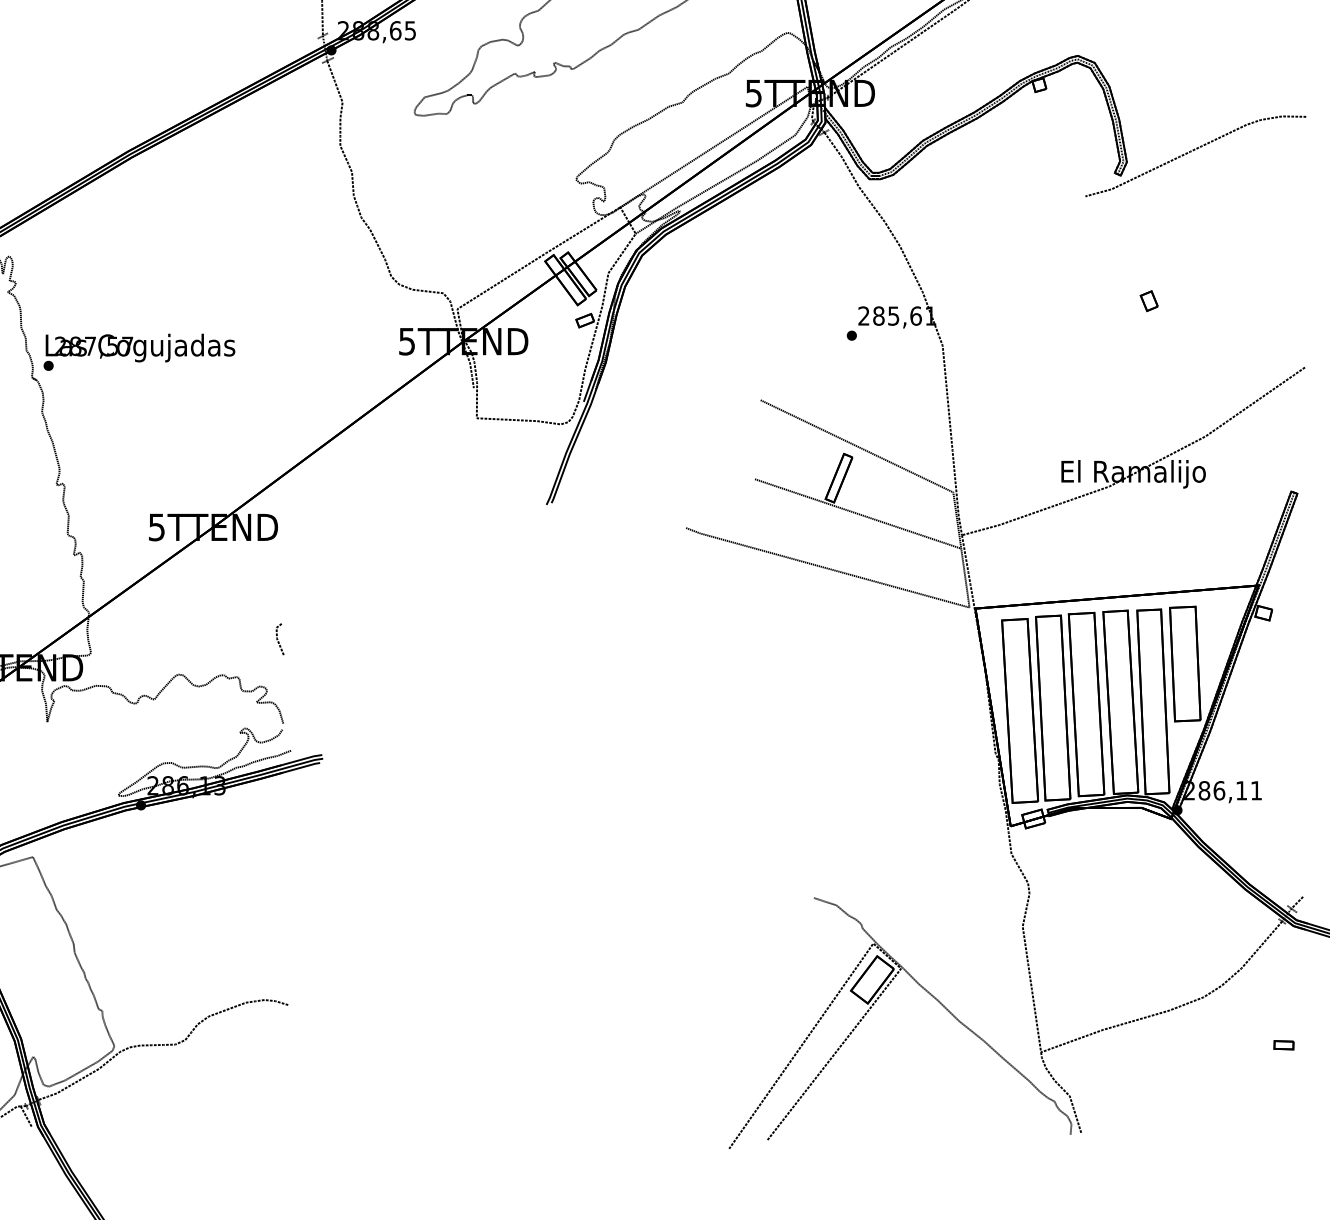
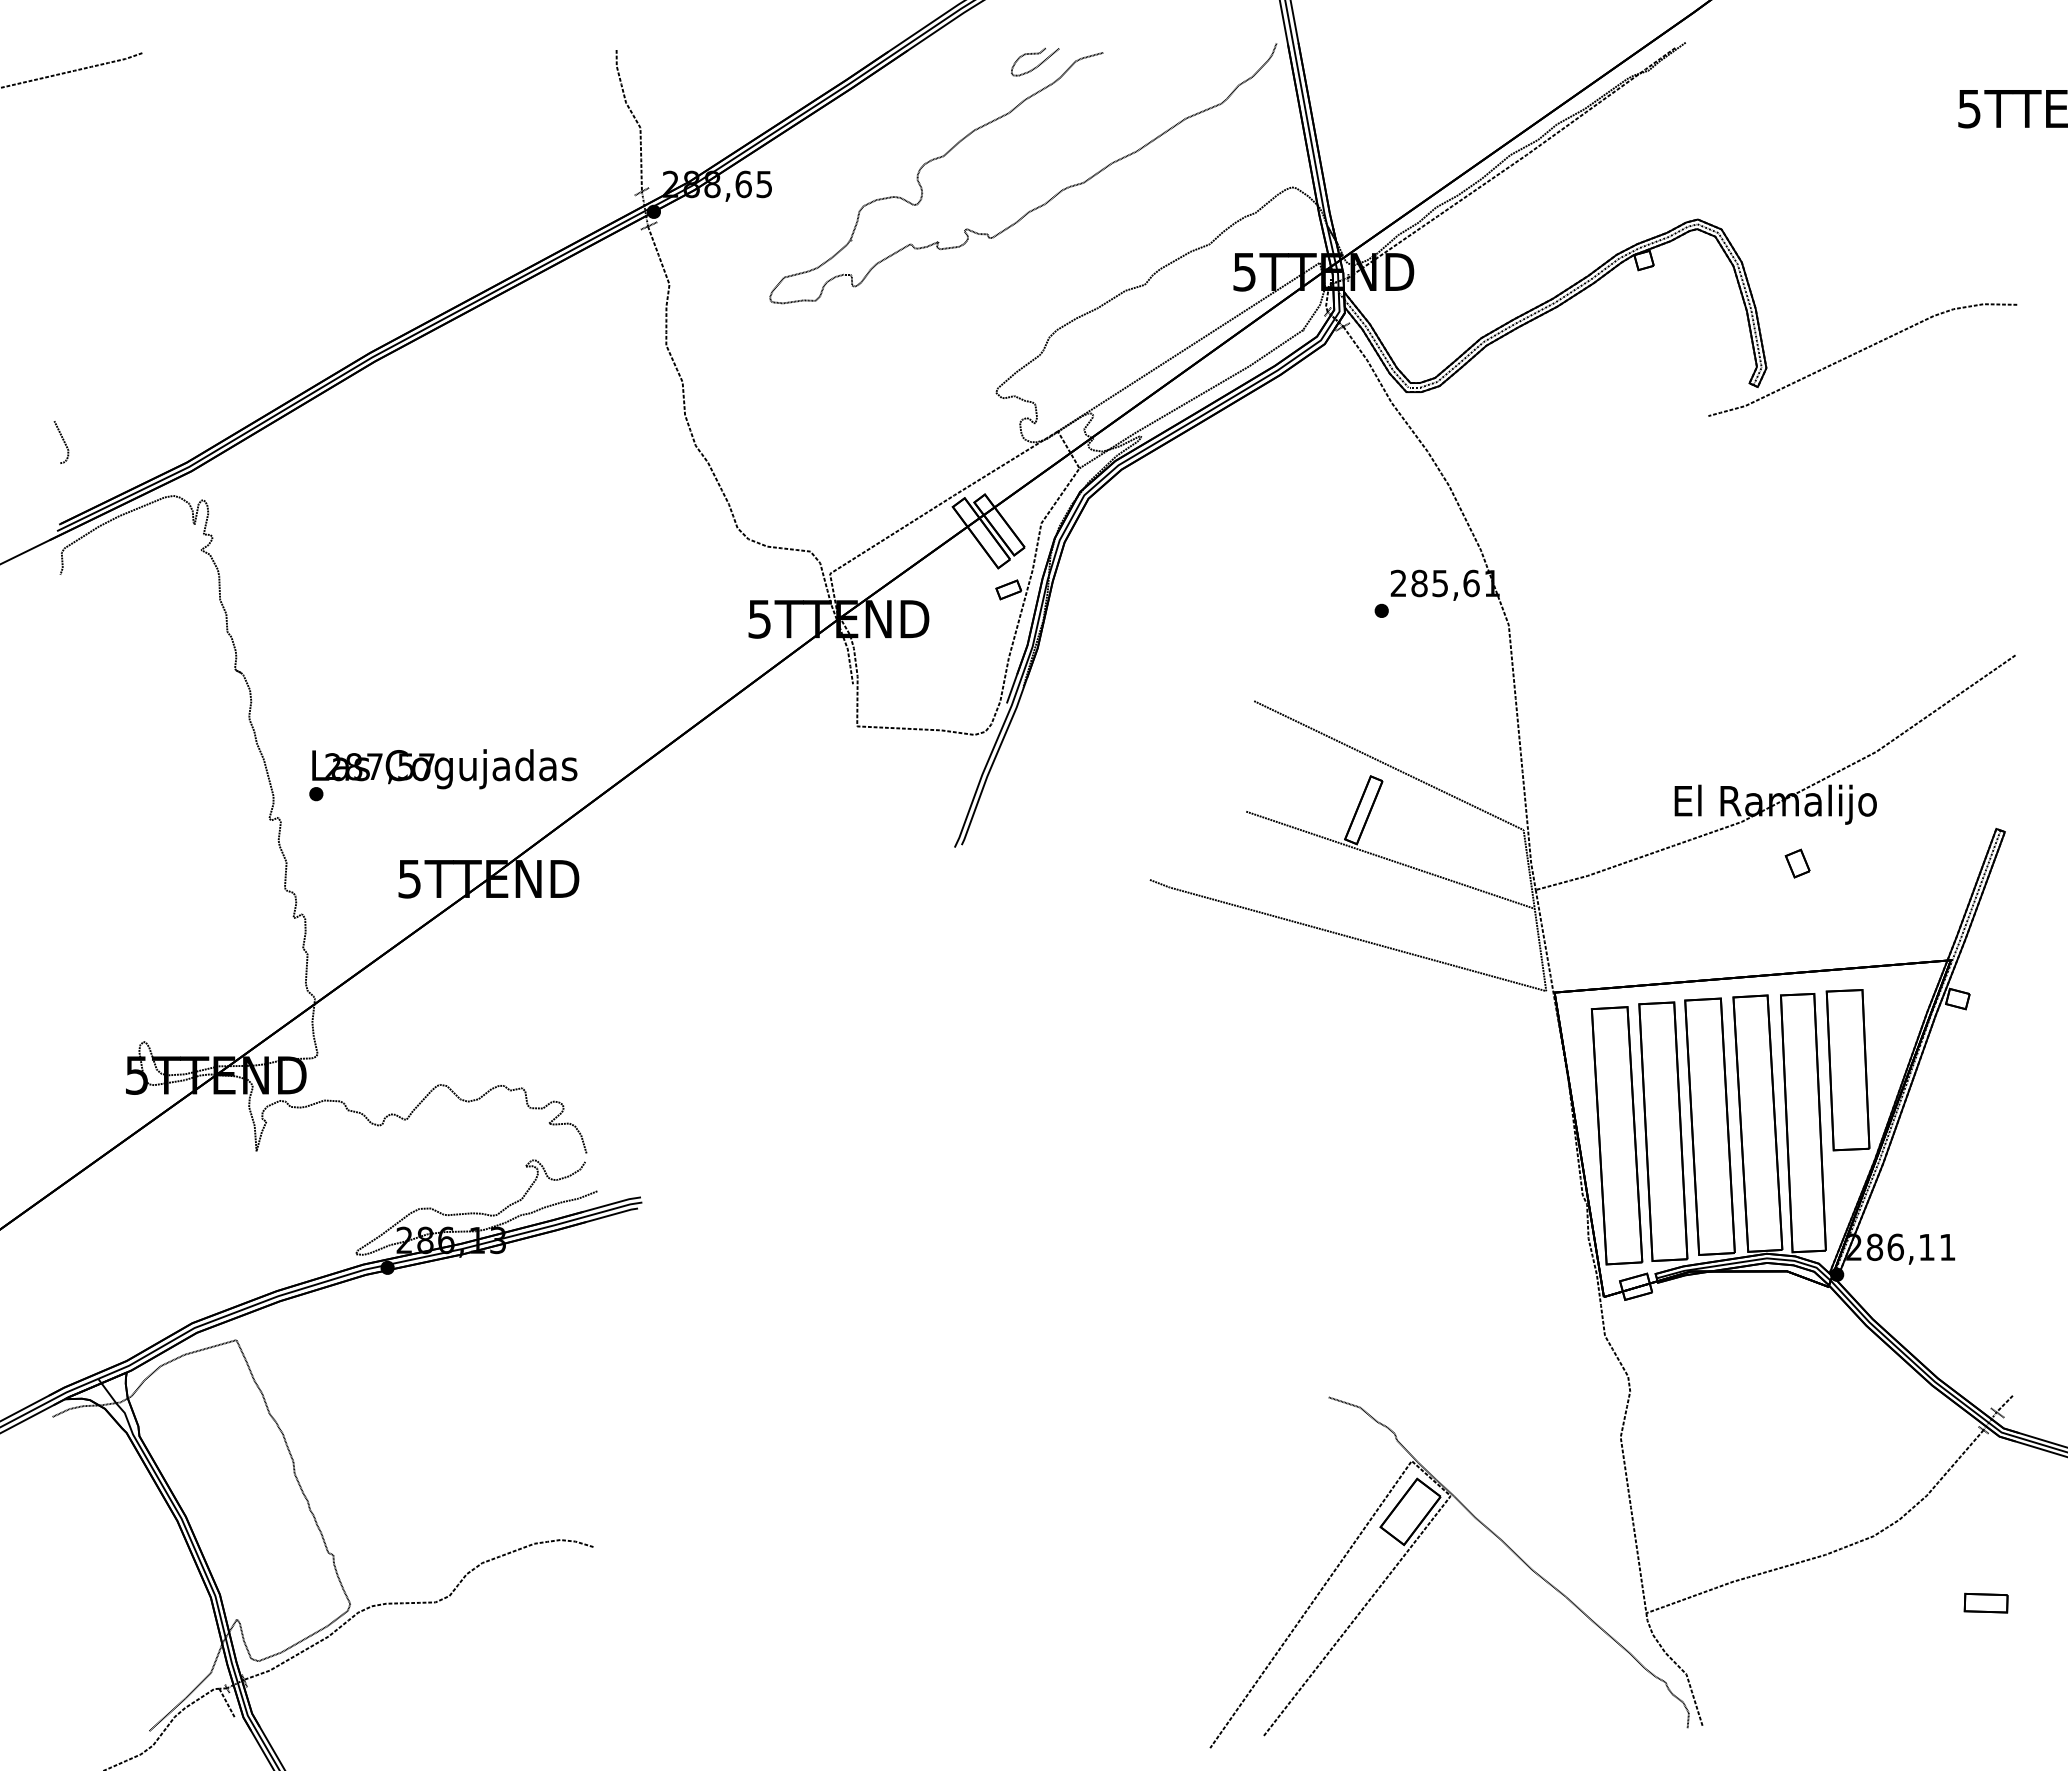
part: (1149, 301) -> (1797, 863), moved
text: (139, 352) -> (443, 775), moved
line: (278, 639) -> (579, 1035), removed
part: (1283, 1045) -> (1985, 1603), size x1.6

